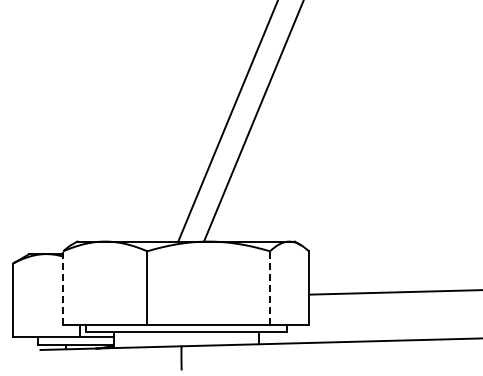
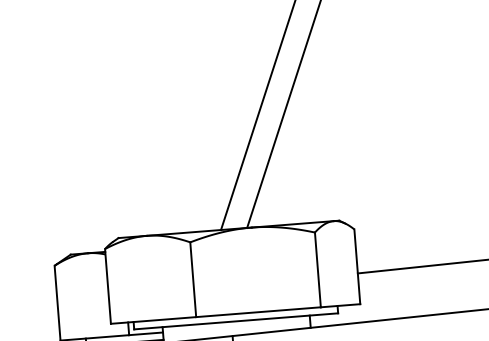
line: (63, 288) -> (108, 286), dashed -> solid
line: (270, 288) -> (318, 270), dashed -> solid

